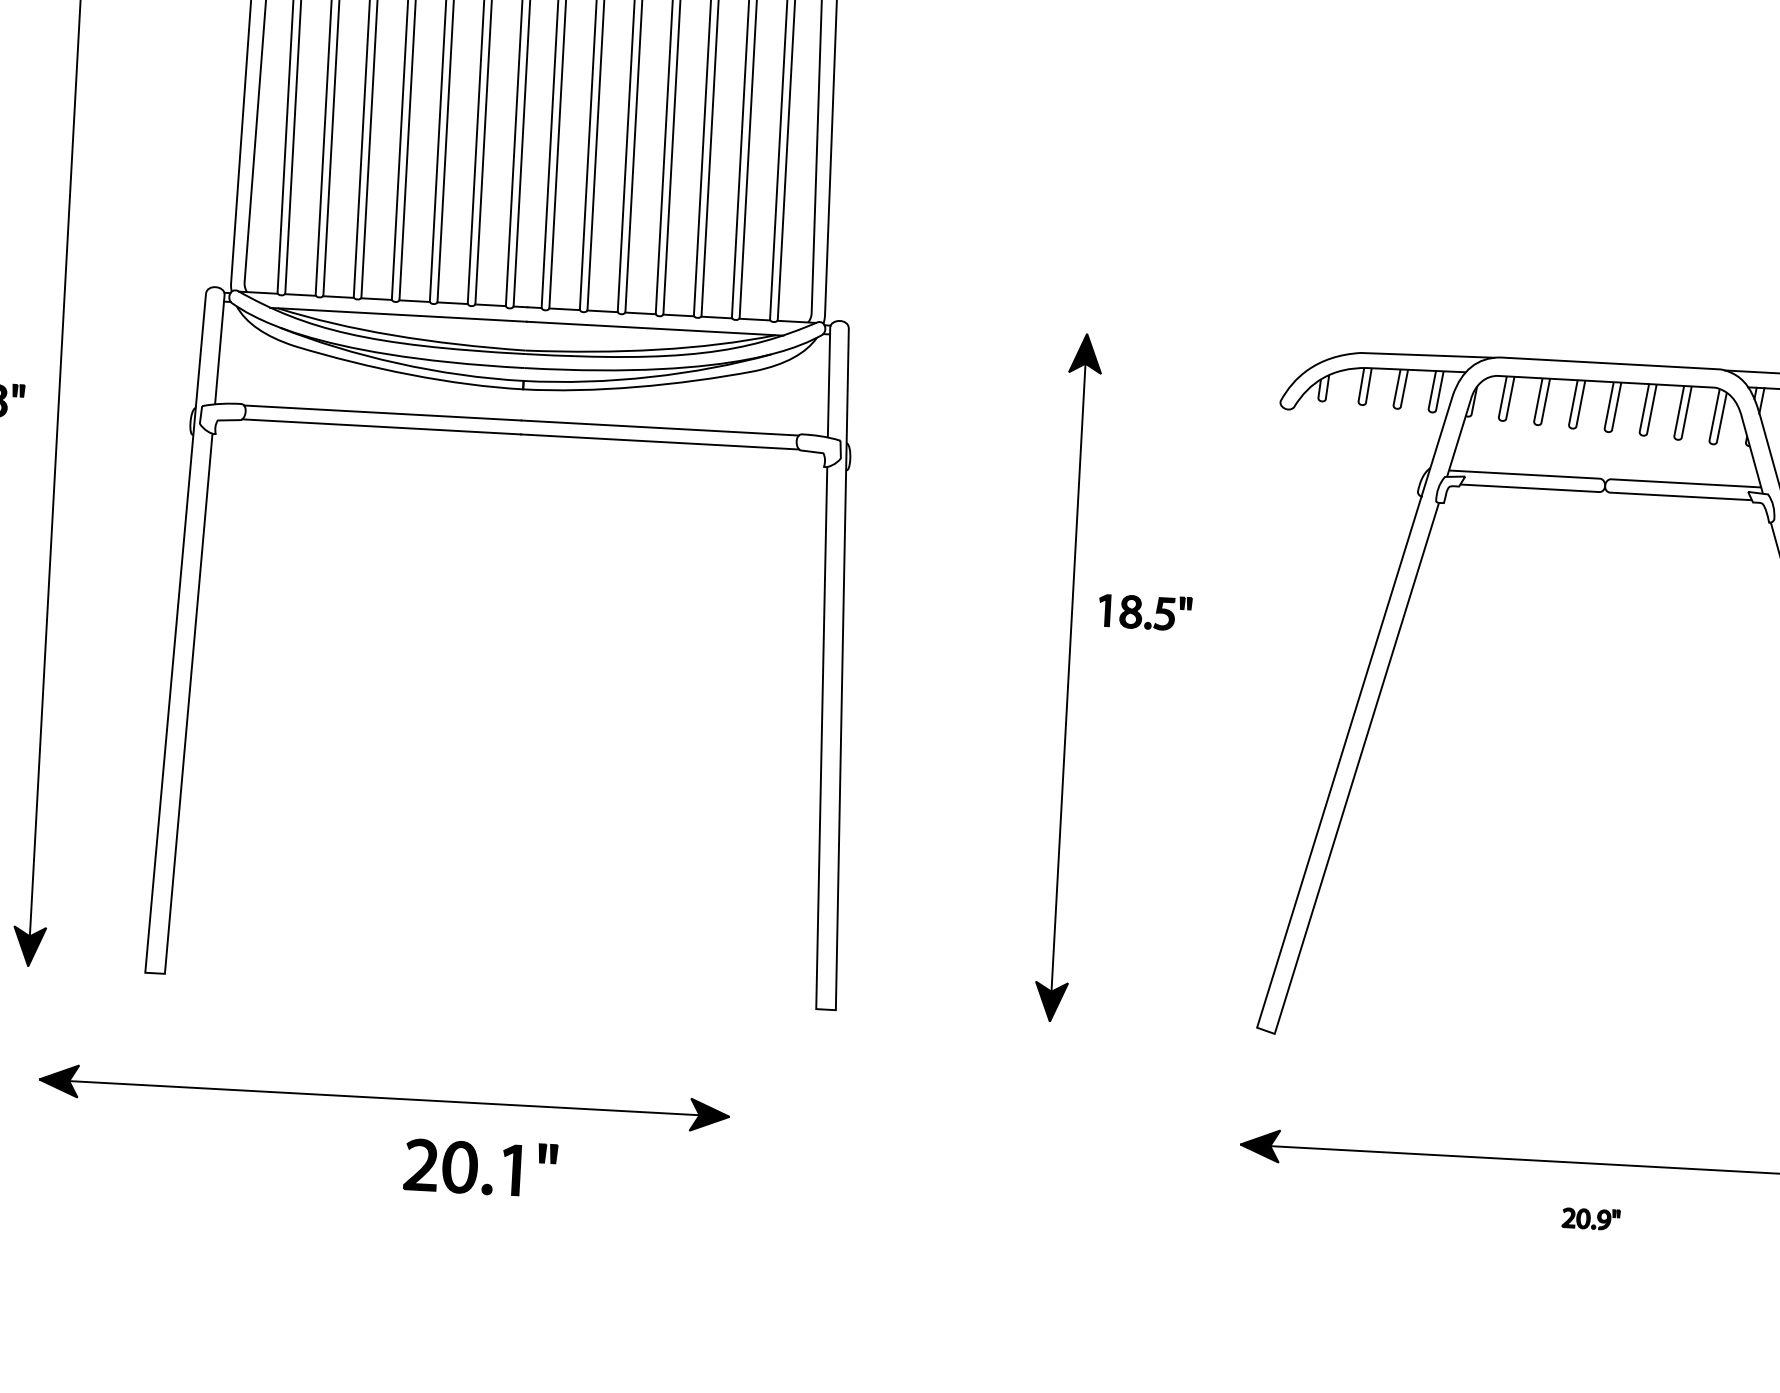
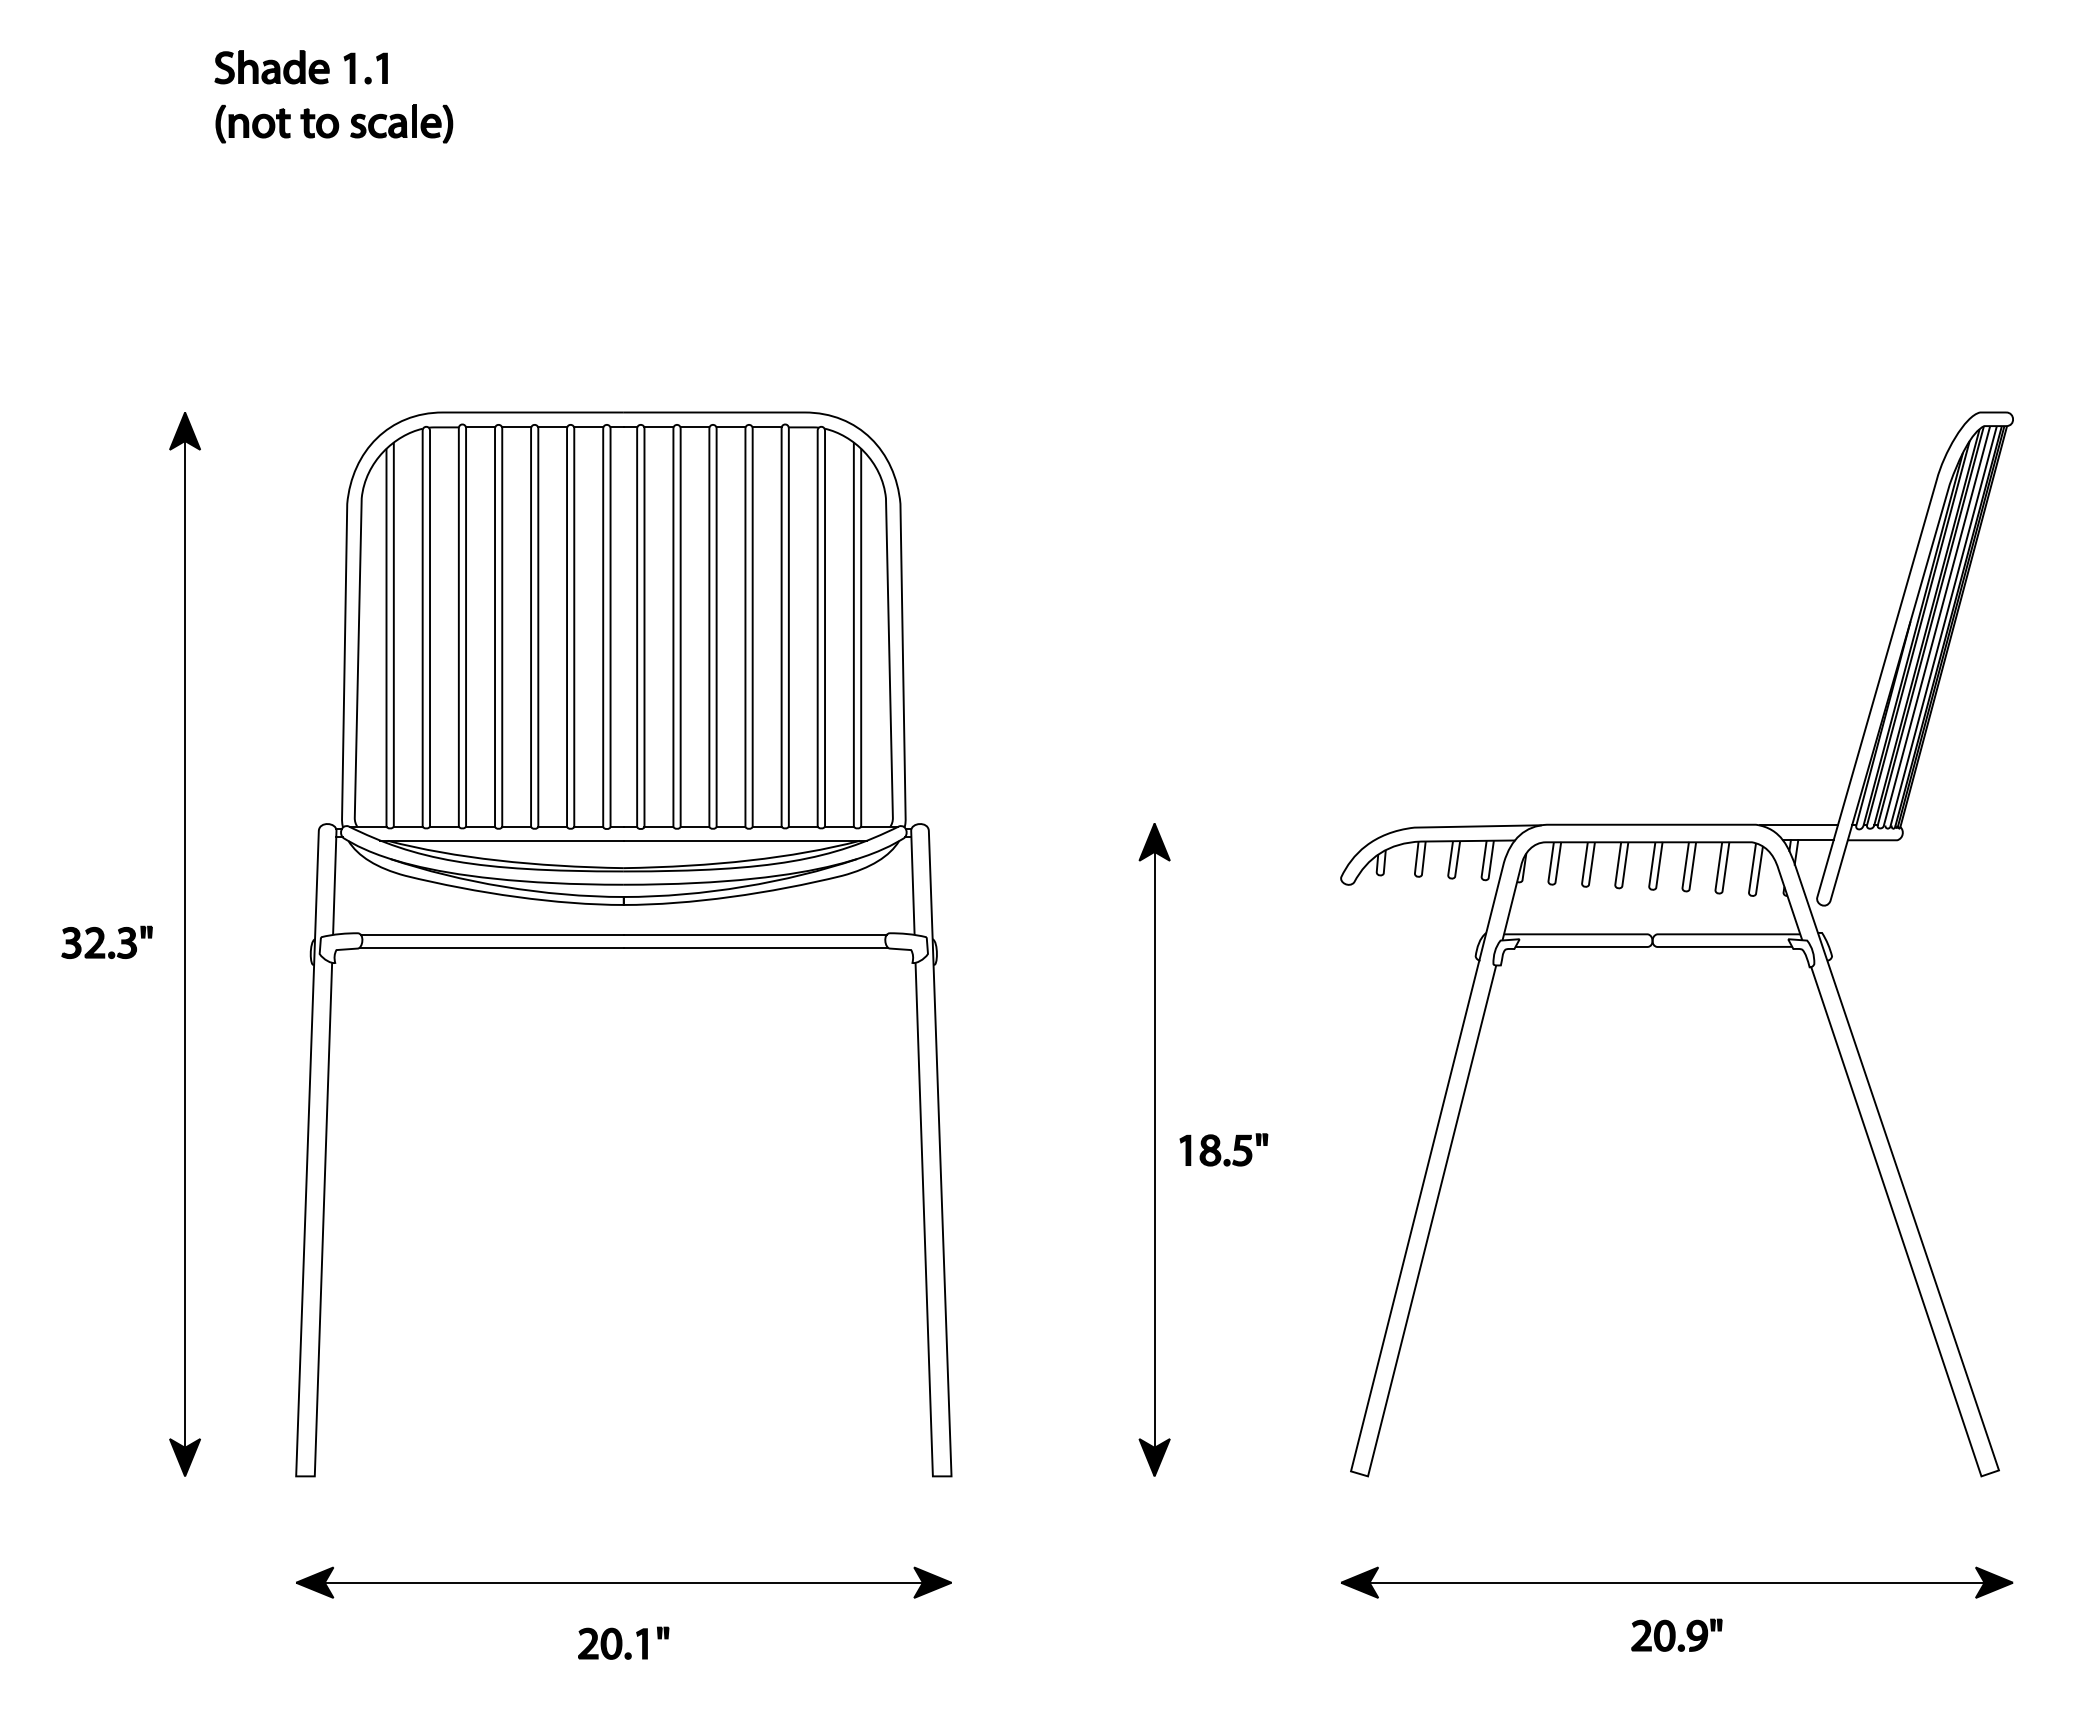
part: (1144, 611) -> (1223, 1149), moved
part: (384, 1097) -> (623, 1582), moved
part: (480, 1166) -> (623, 1642), size x0.62
part: (1590, 1218) -> (1676, 1634), size x1.67

